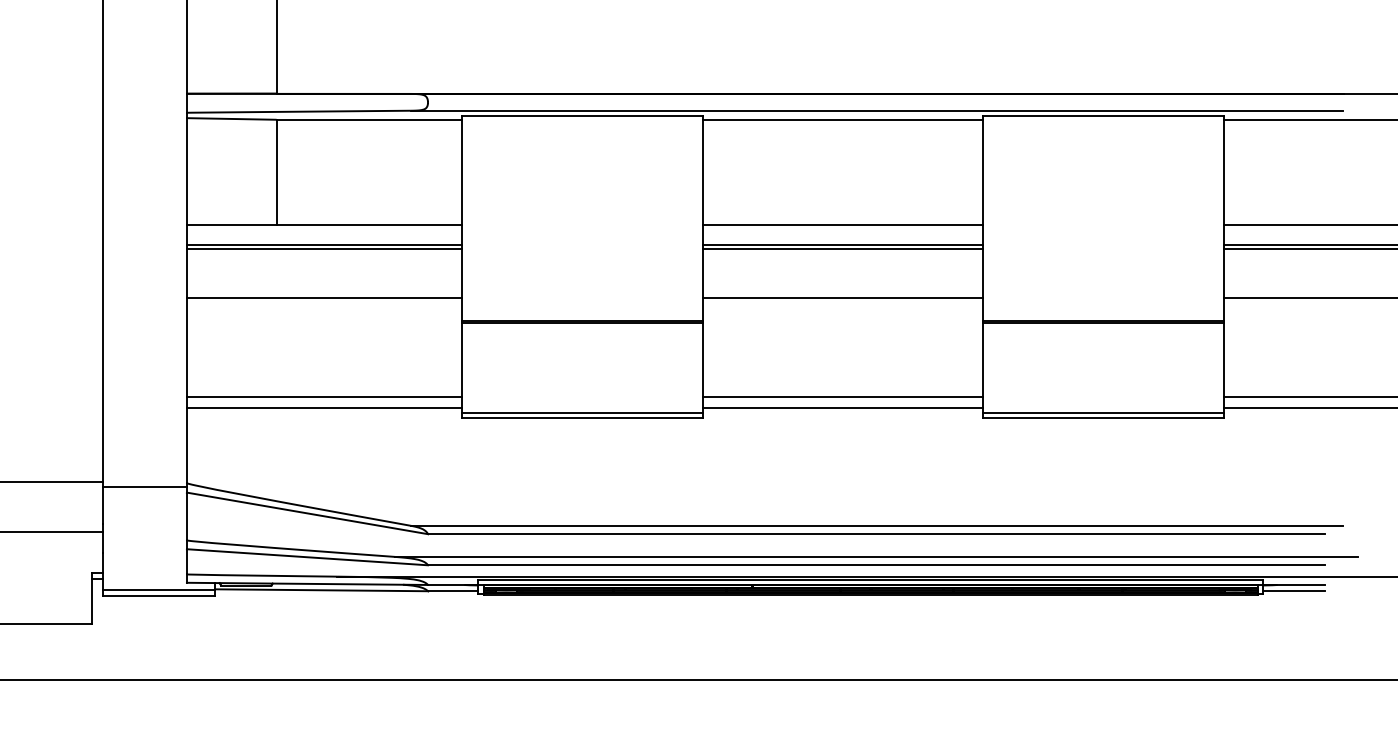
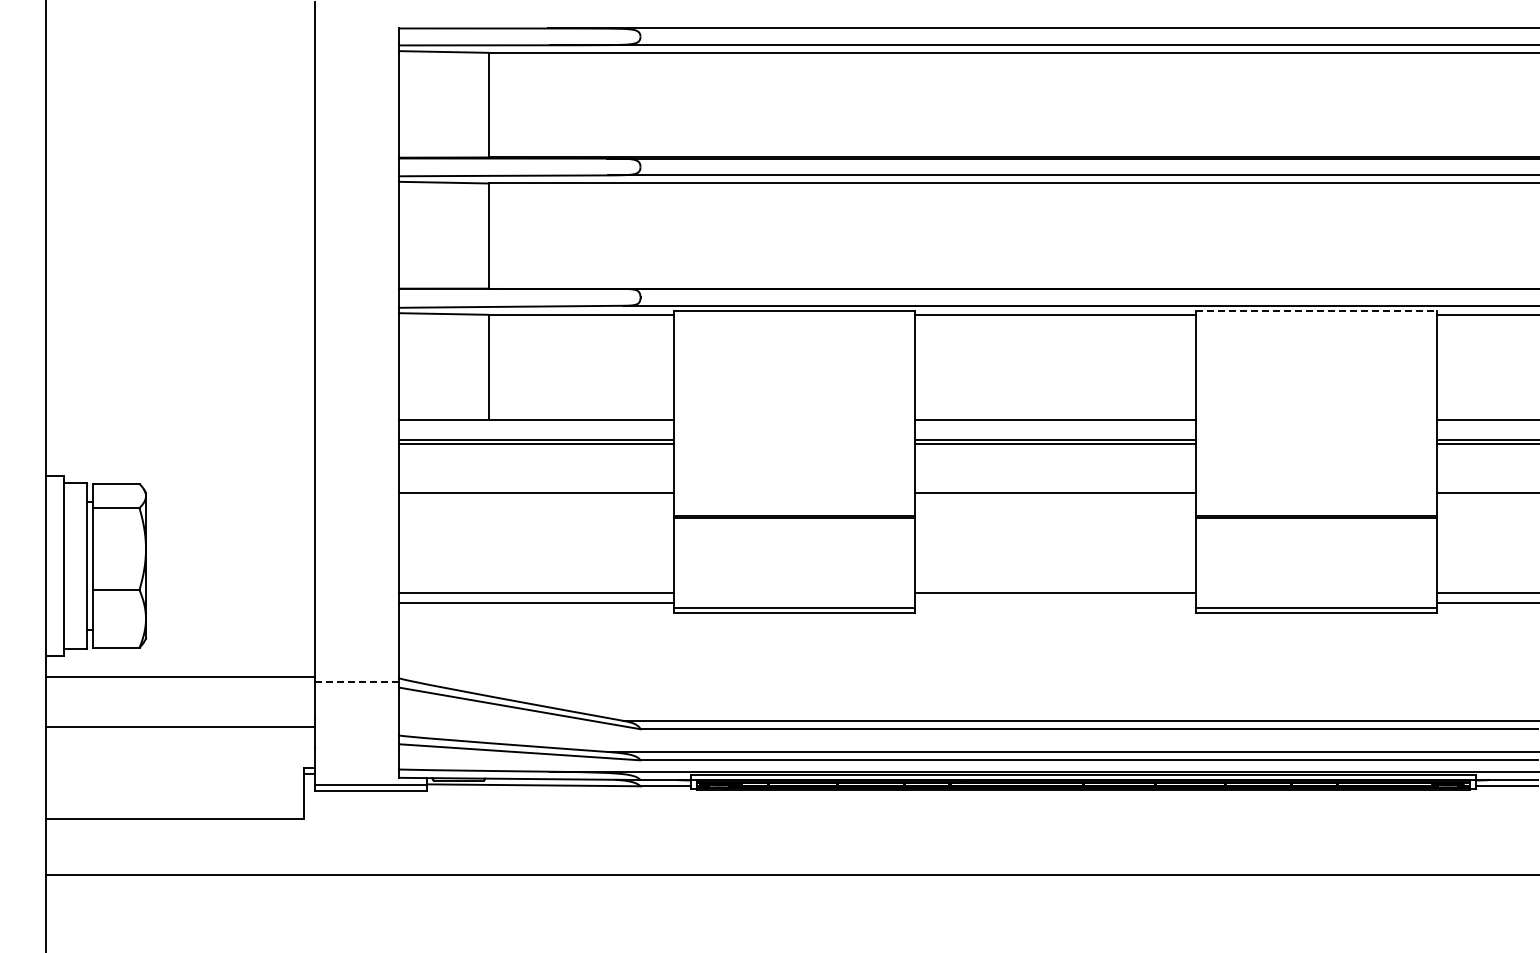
line: (1103, 115) -> (1316, 310), solid -> dashed
line: (842, 407) -> (1055, 602), removed
line: (143, 487) -> (356, 682), solid -> dashed

